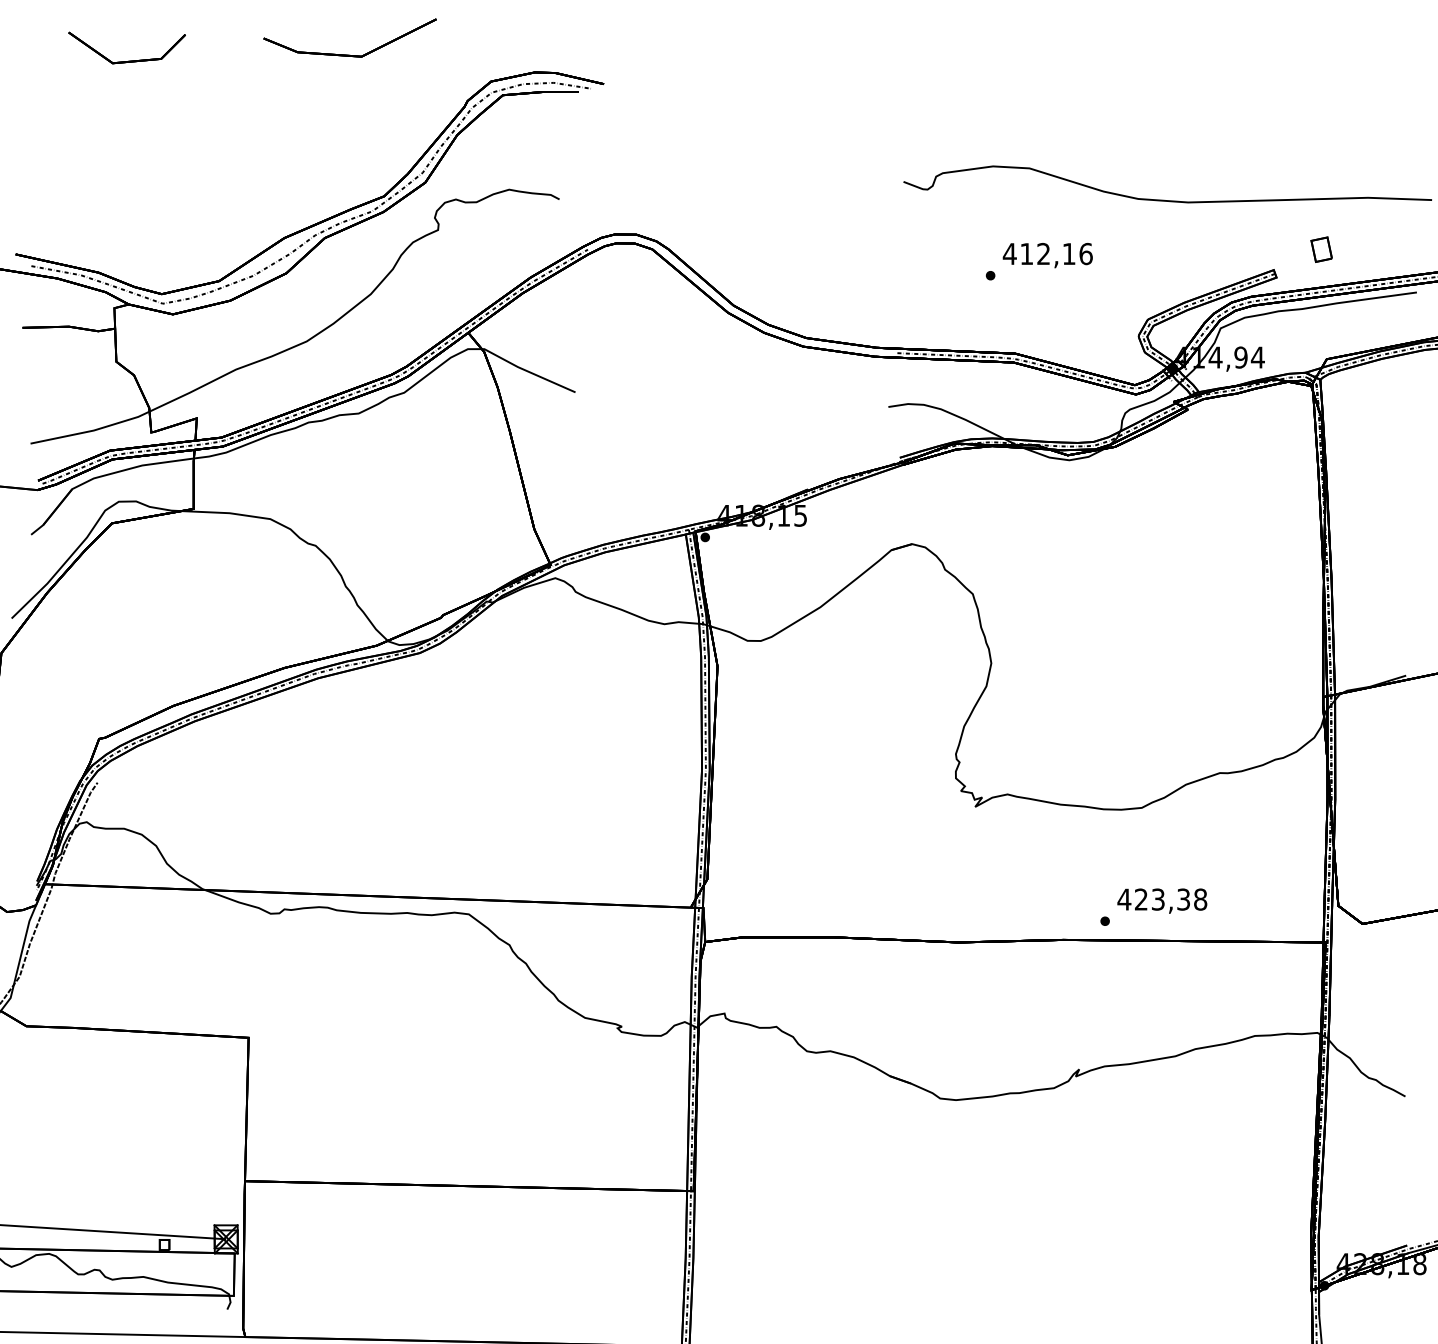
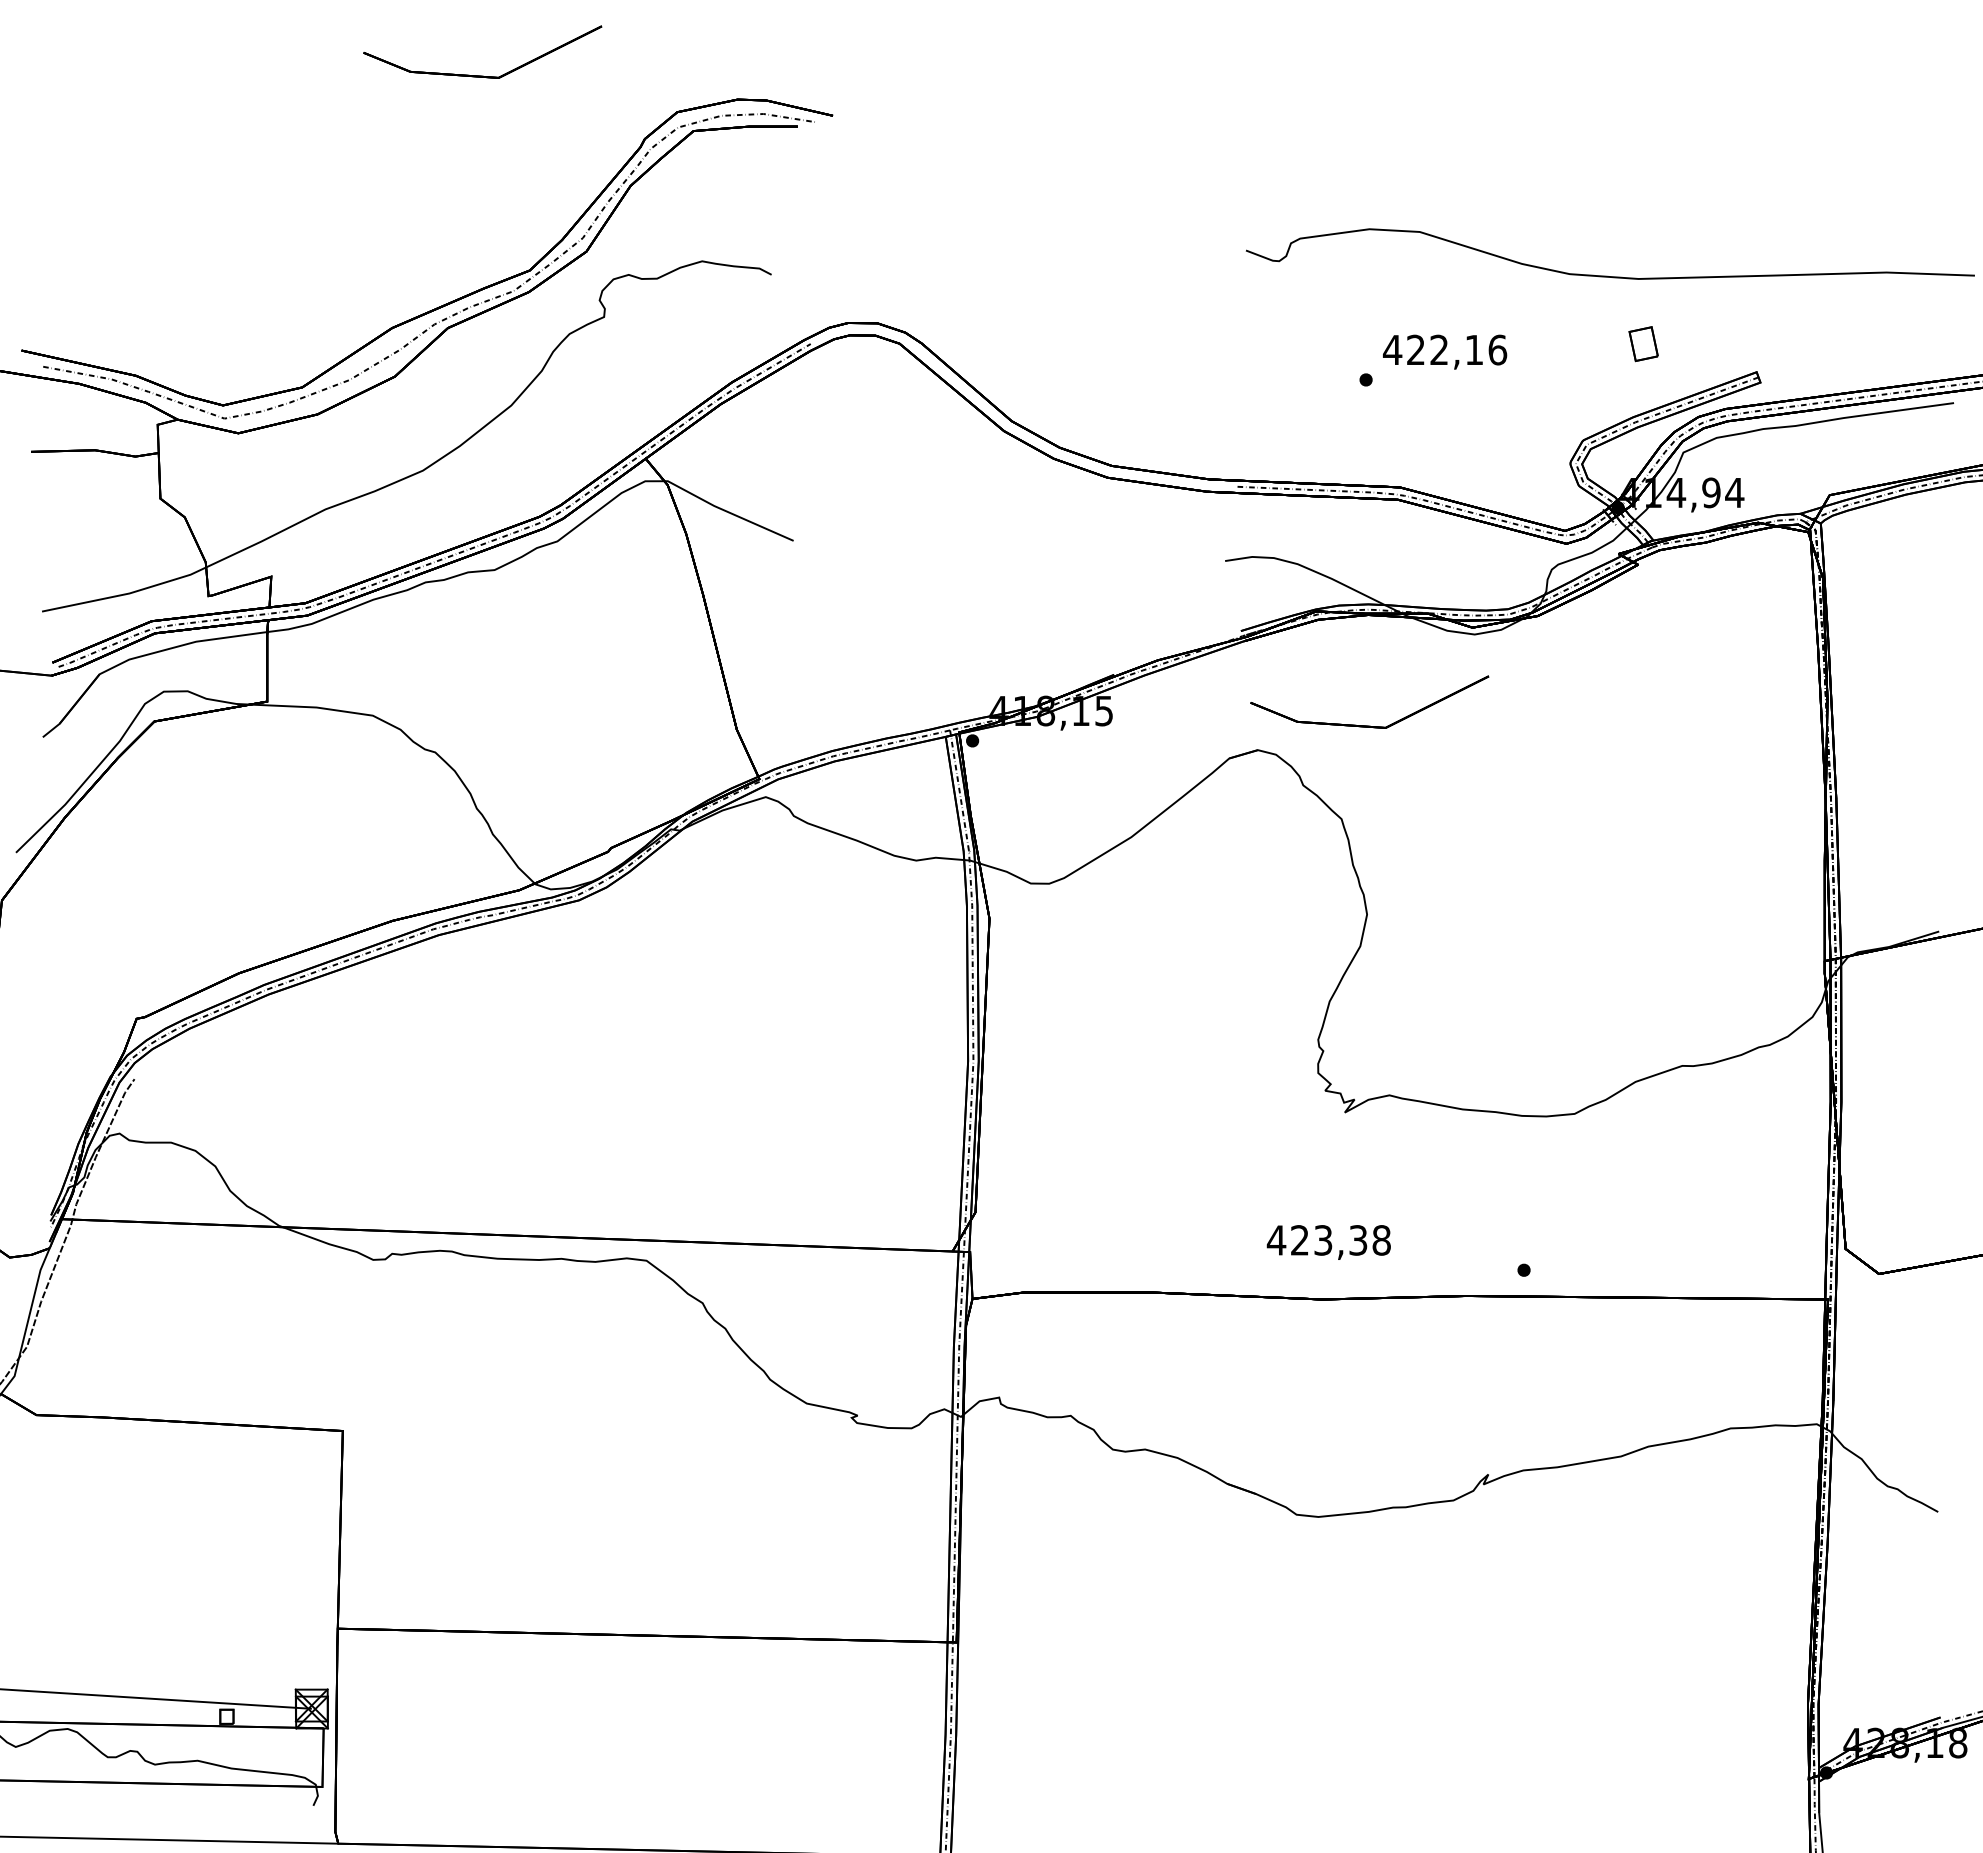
part: (130, 60) -> (179, 83), removed
part: (1321, 249) -> (1643, 344), moved
text: (1026, 253) -> (1415, 349), 412,16 -> 422,16
part: (993, 526) -> (1369, 725), added
text: (1162, 901) -> (1328, 1242), moved

